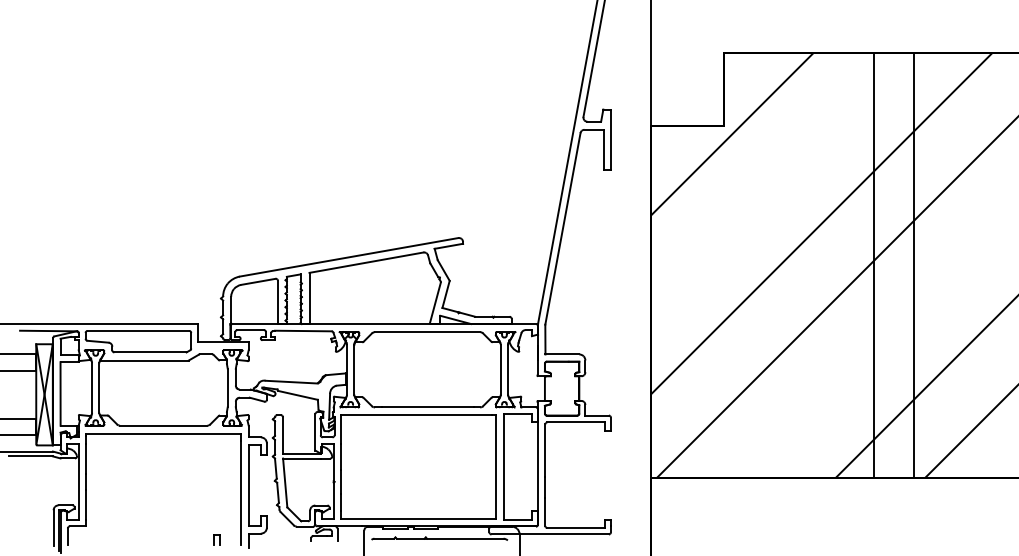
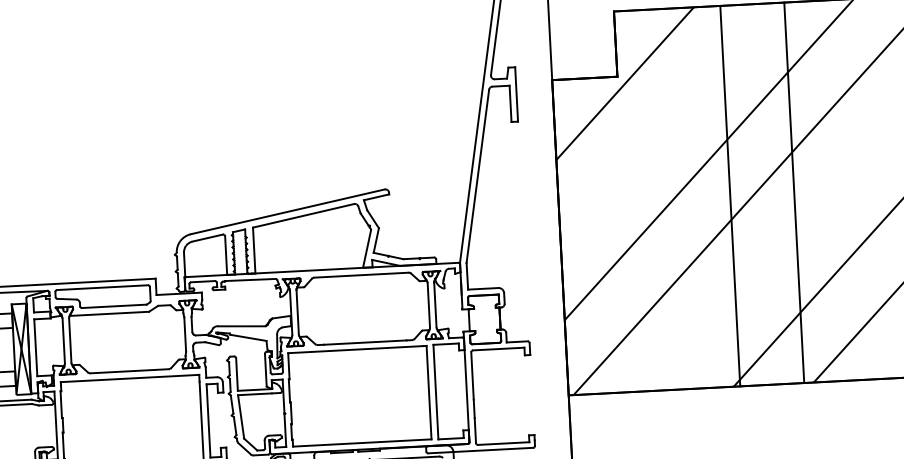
line: (873, 265) -> (729, 196), moved

